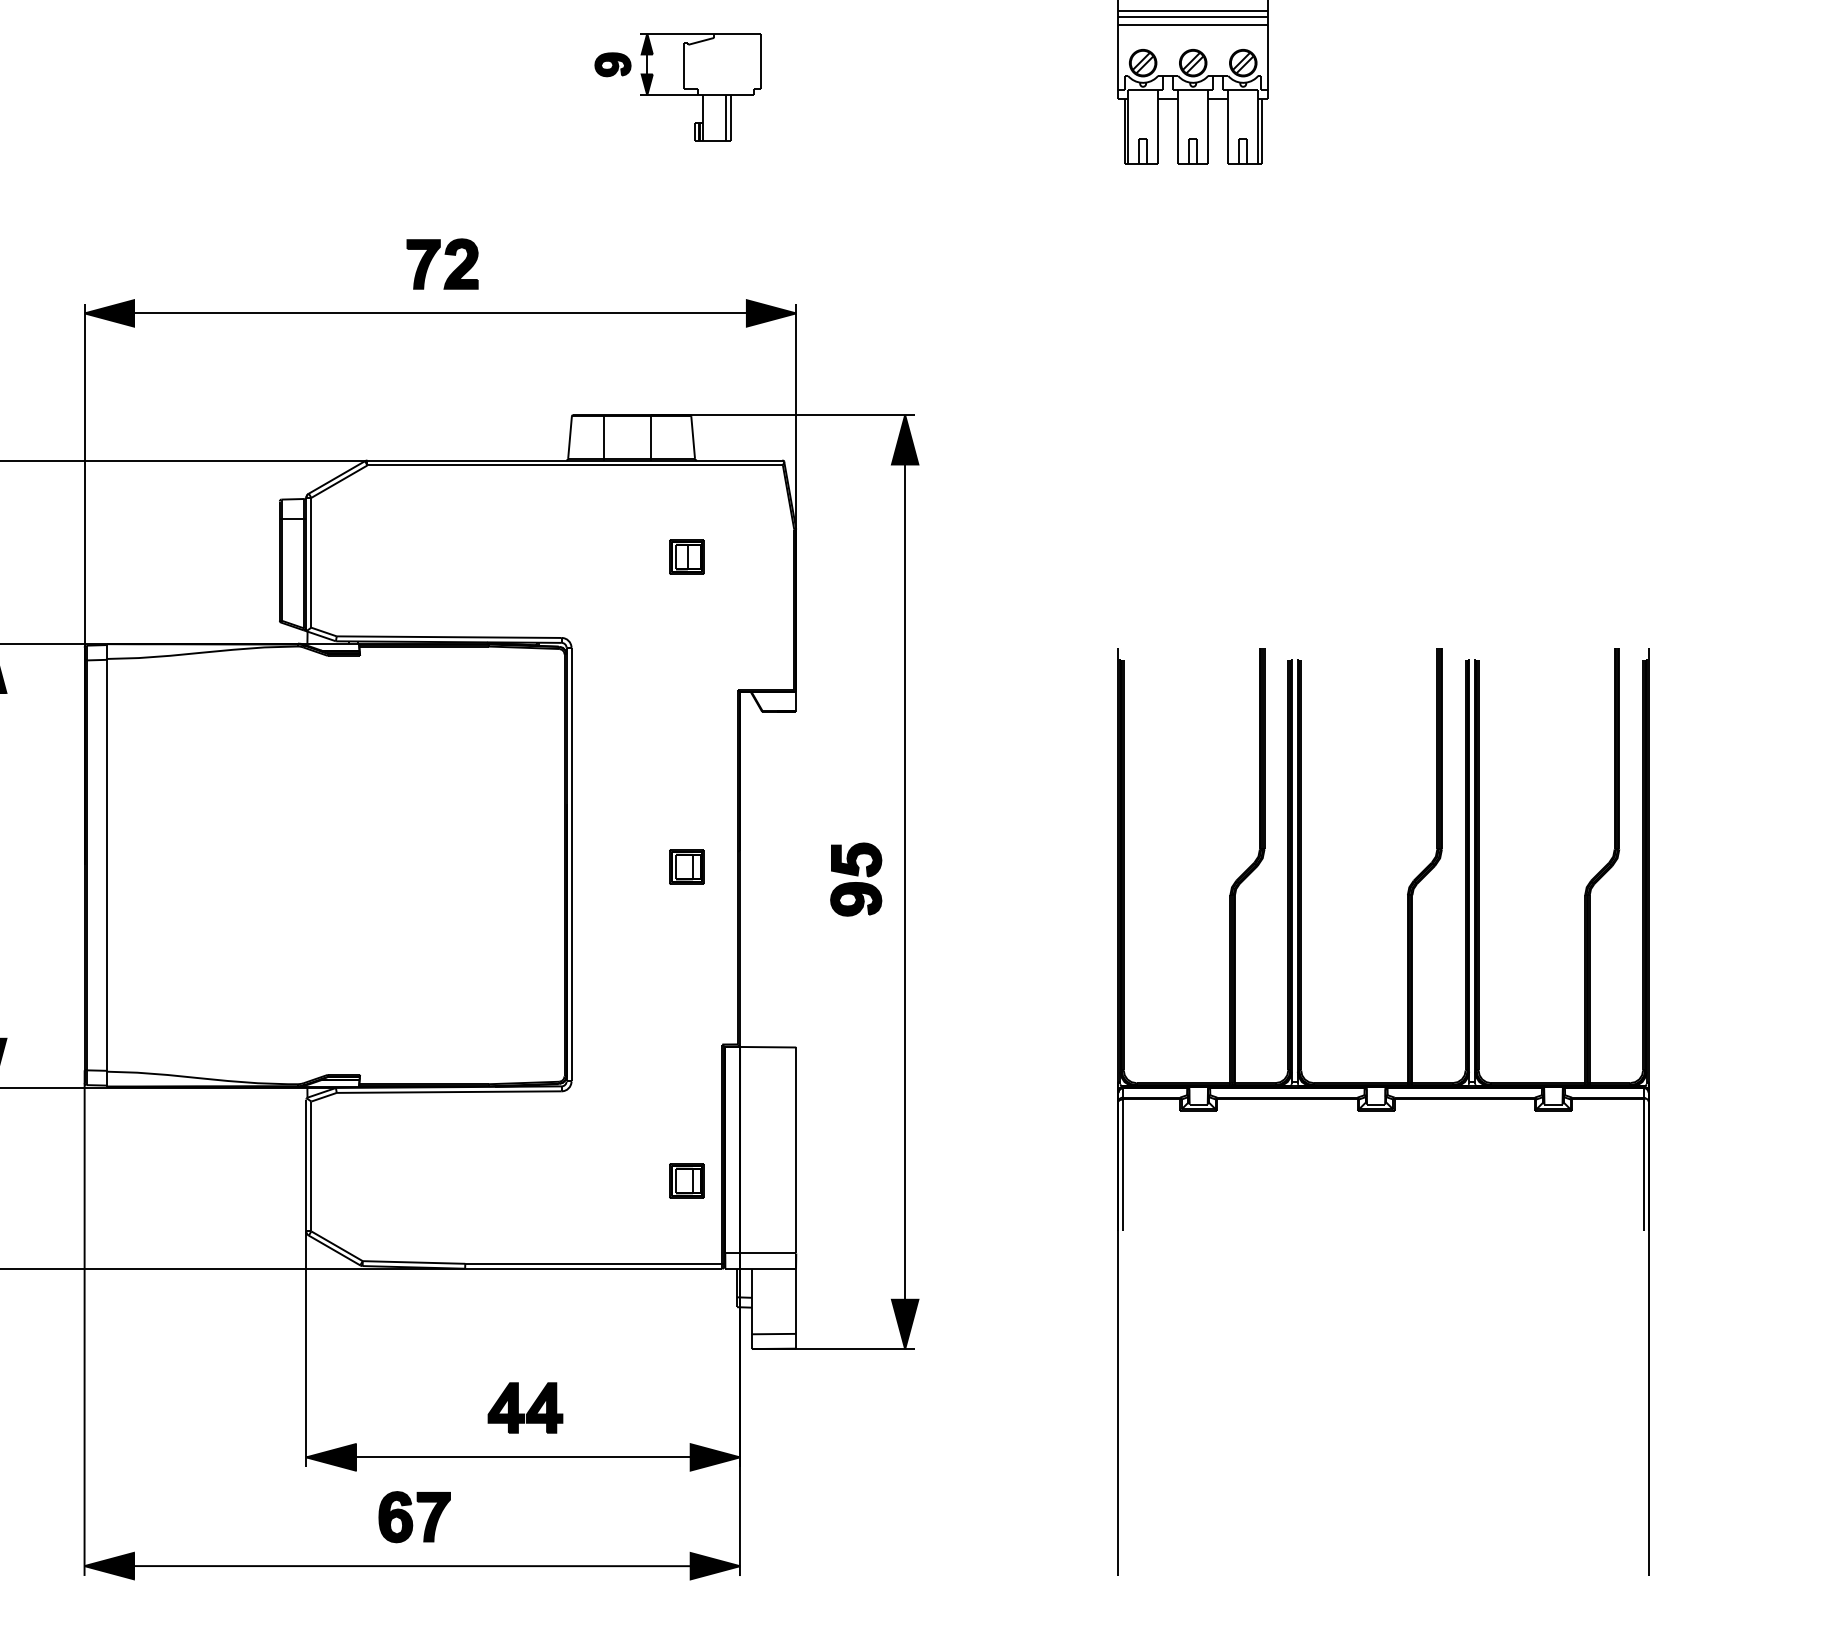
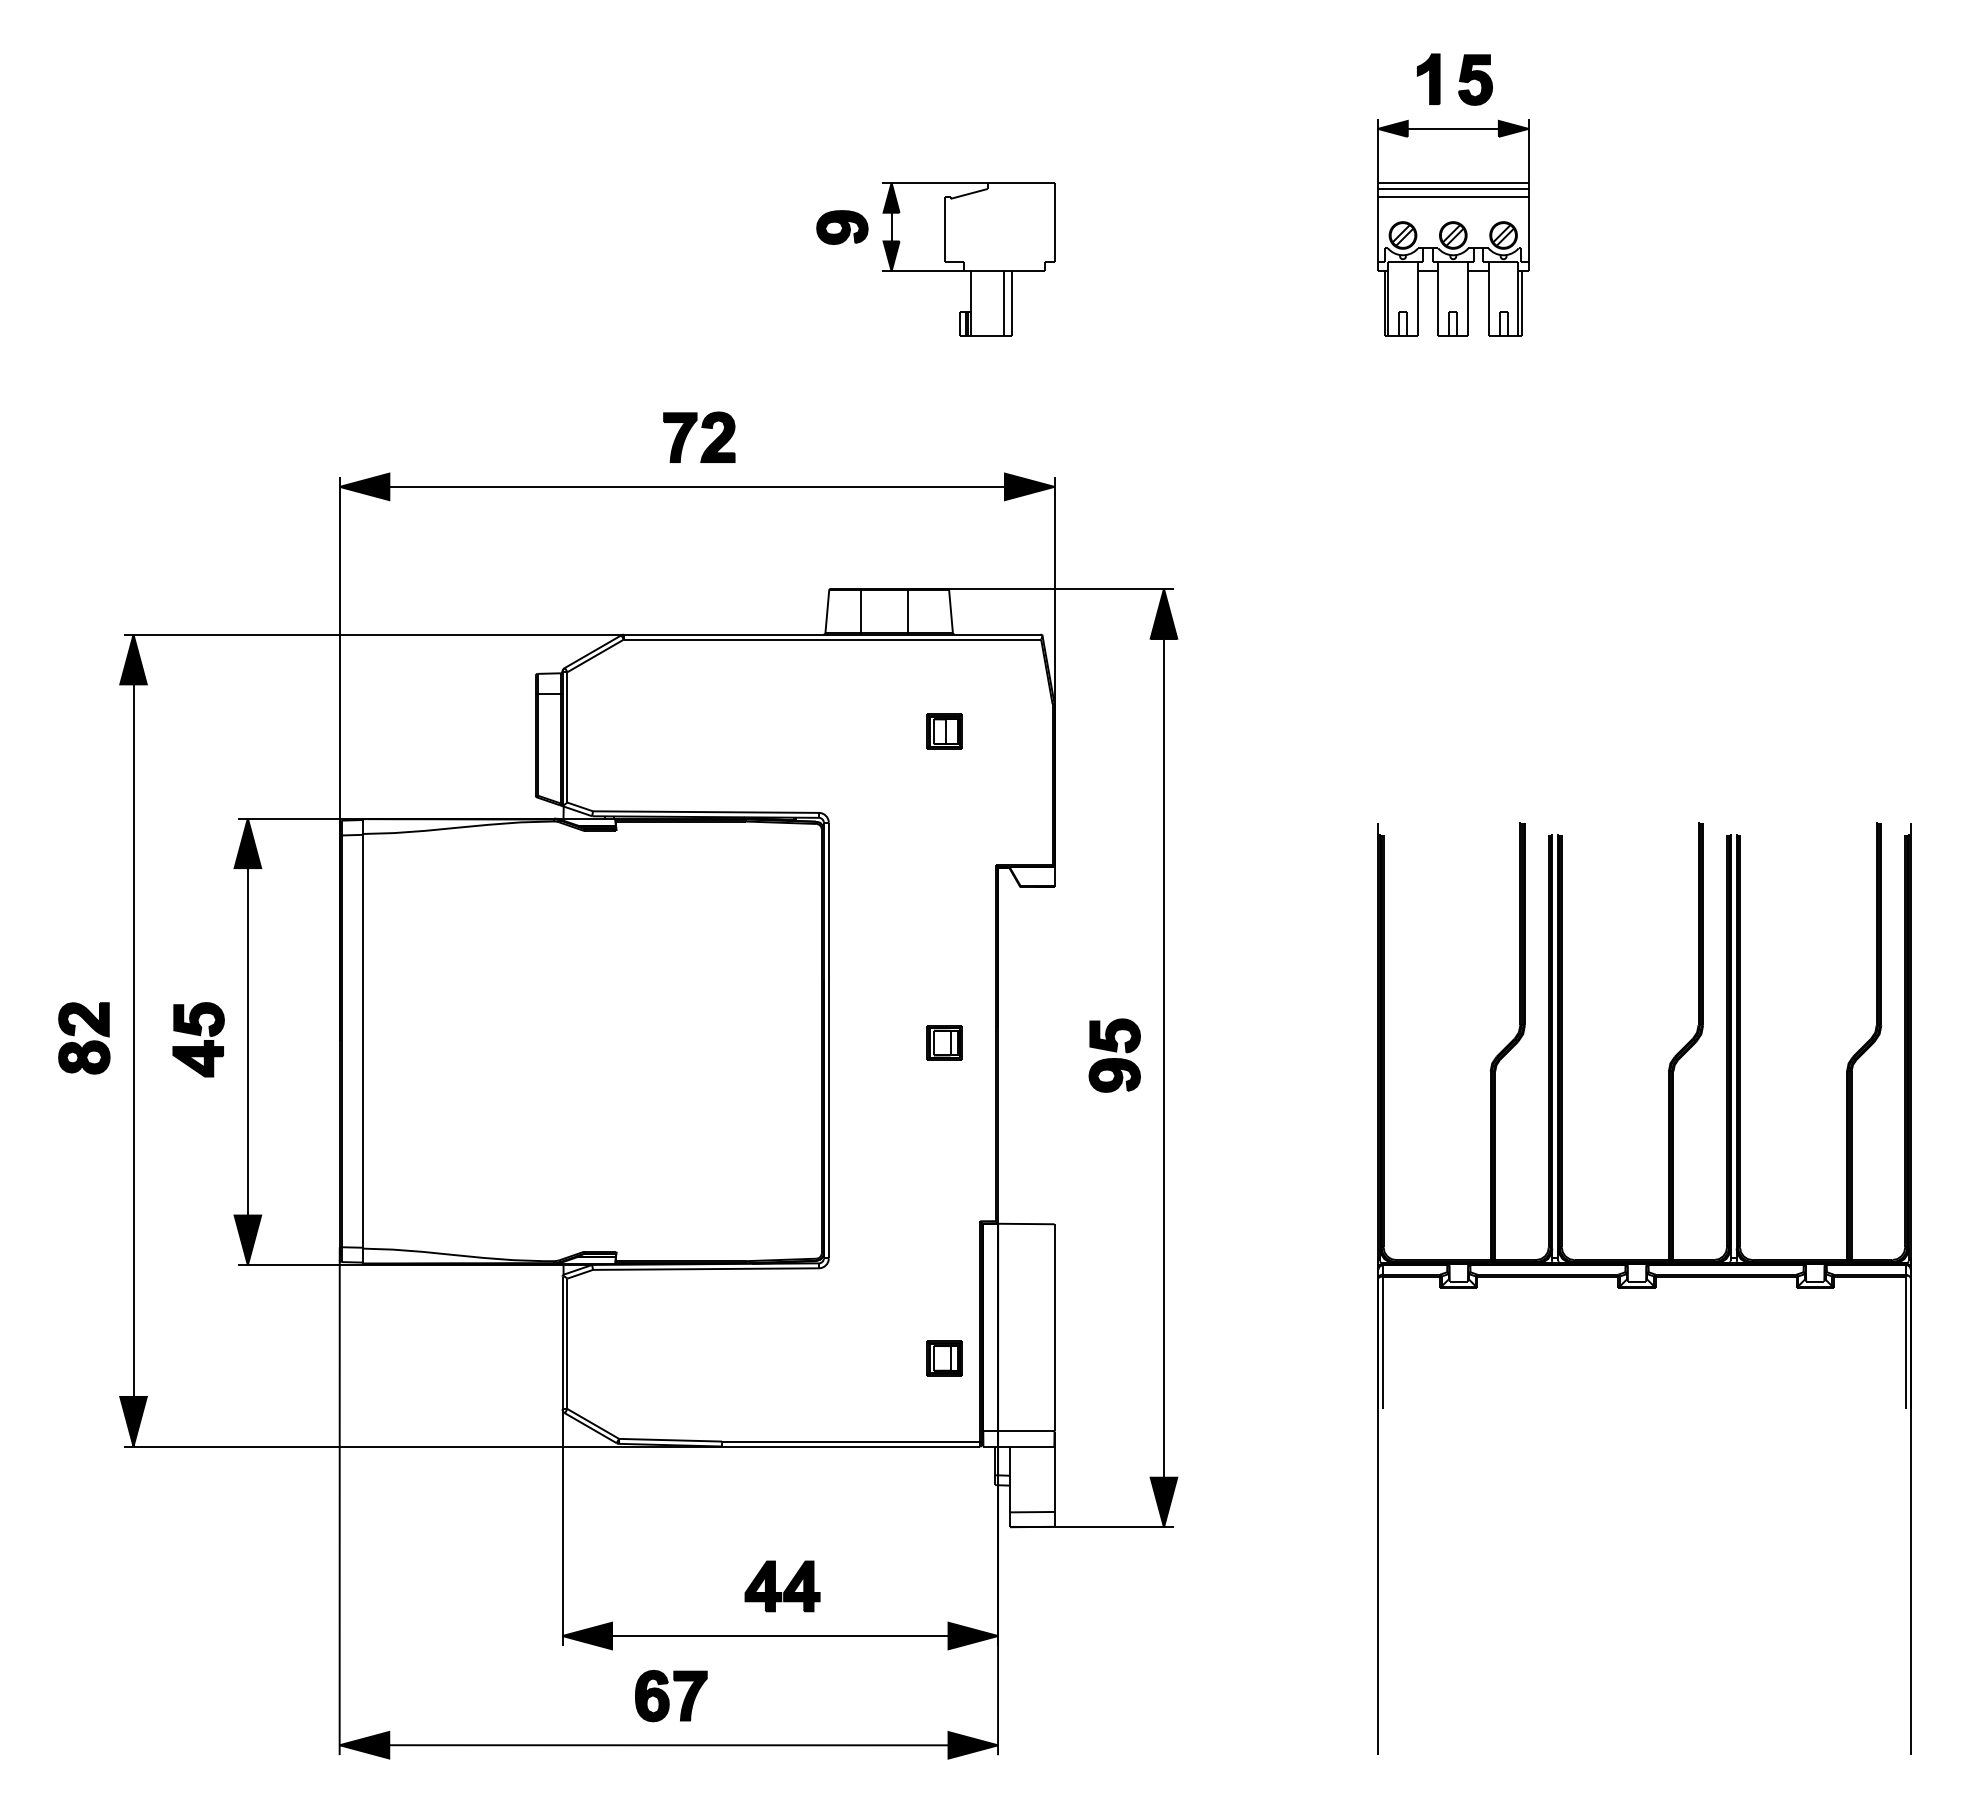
part: (677, 87) -> (935, 259), size x1.43

